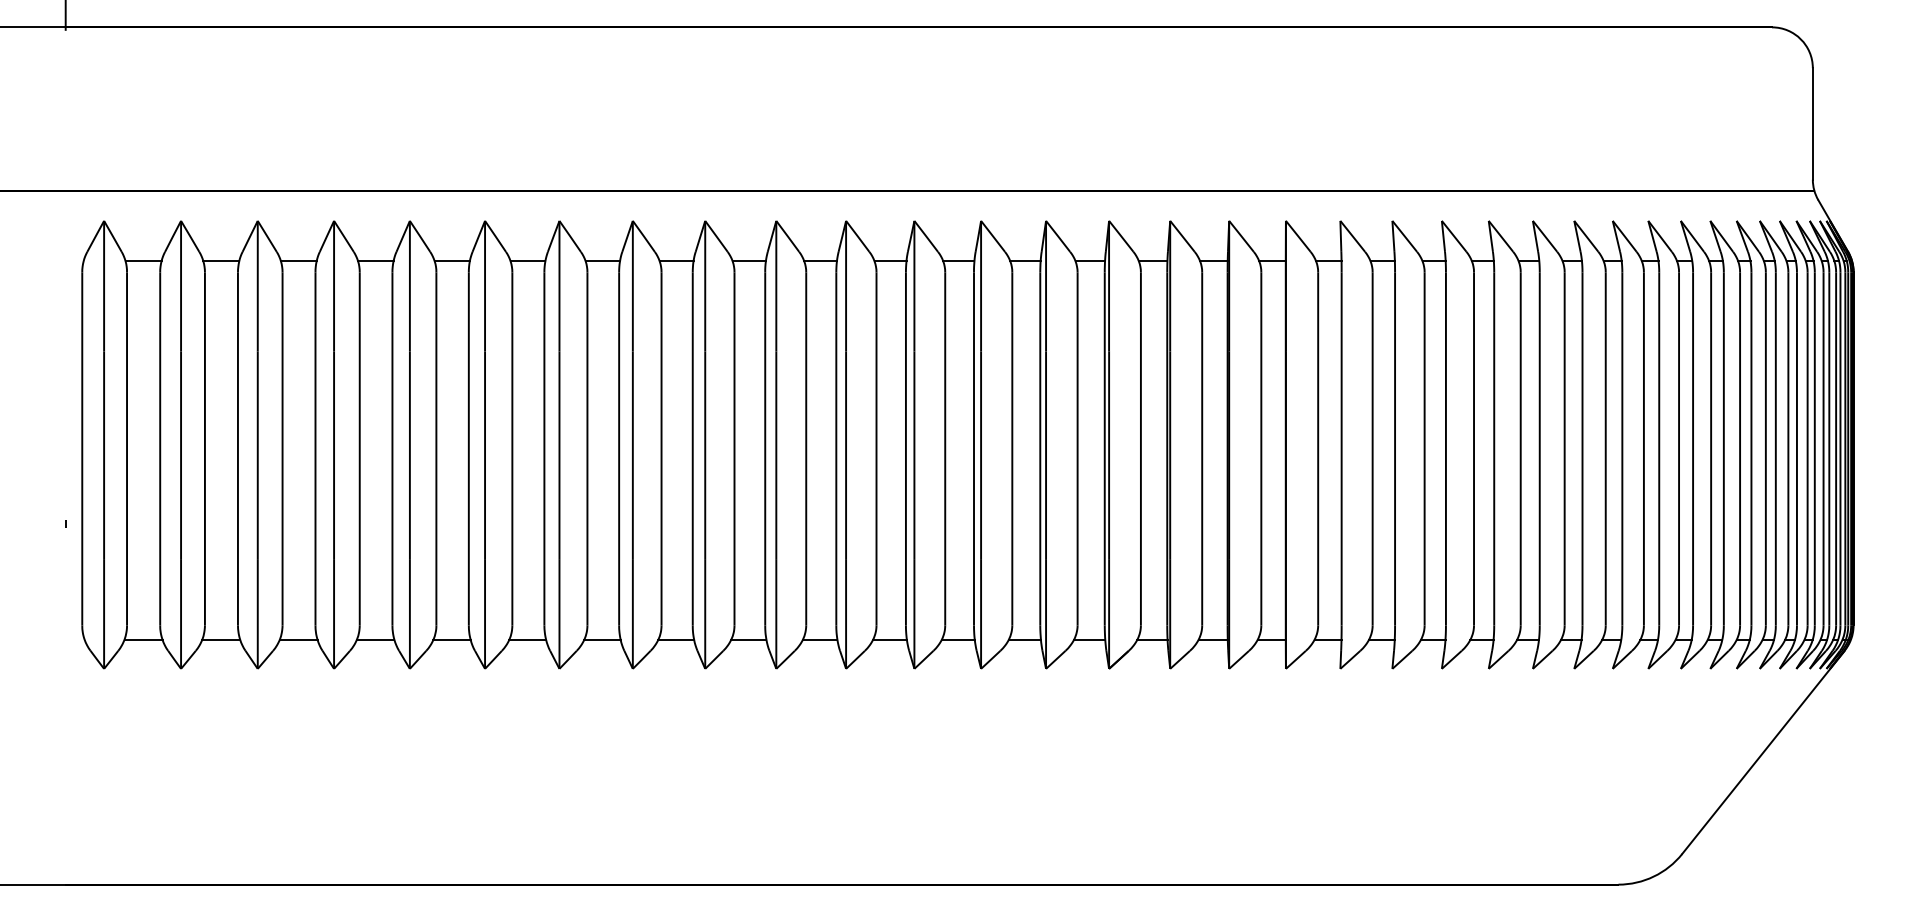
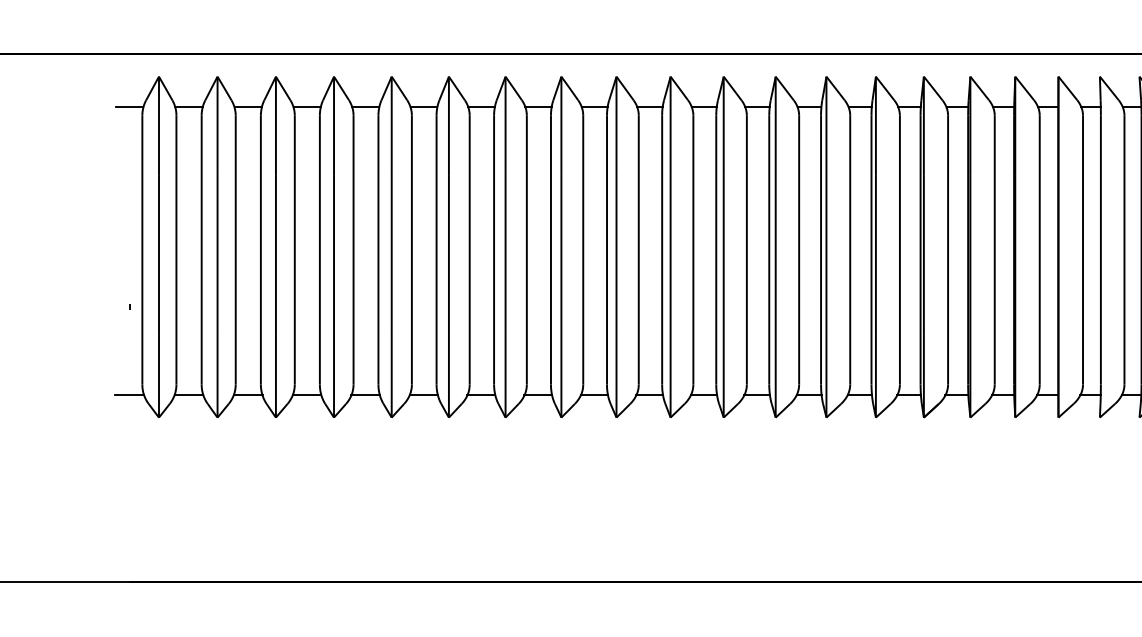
line: (65, 261) -> (129, 107), added
line: (65, 639) -> (129, 395), added

